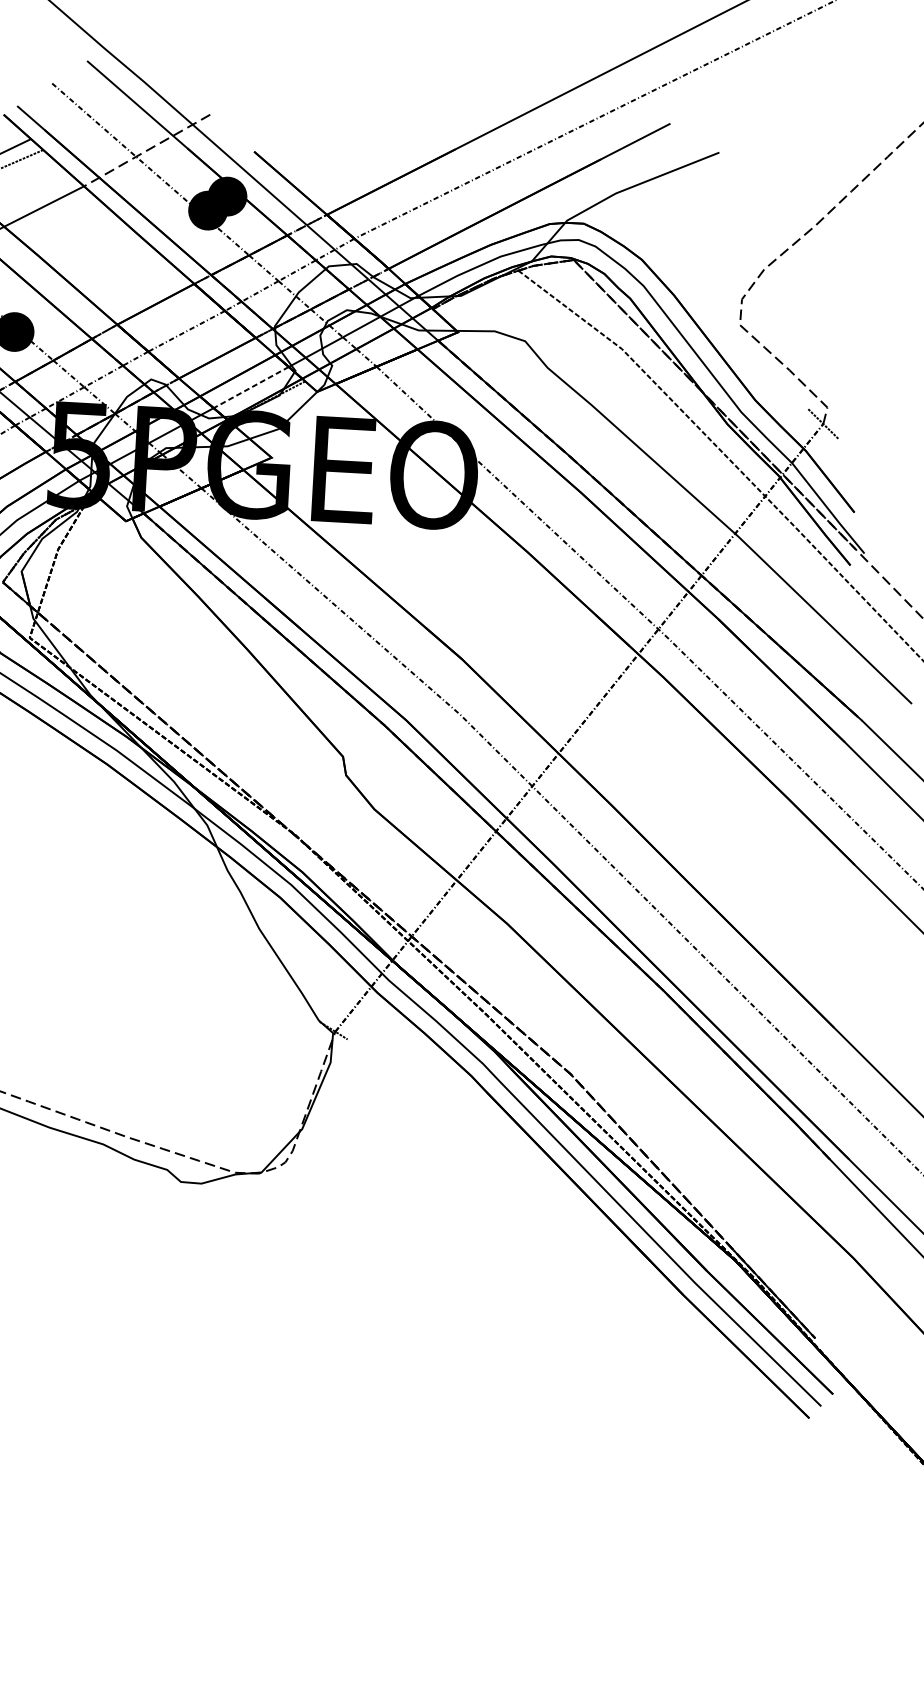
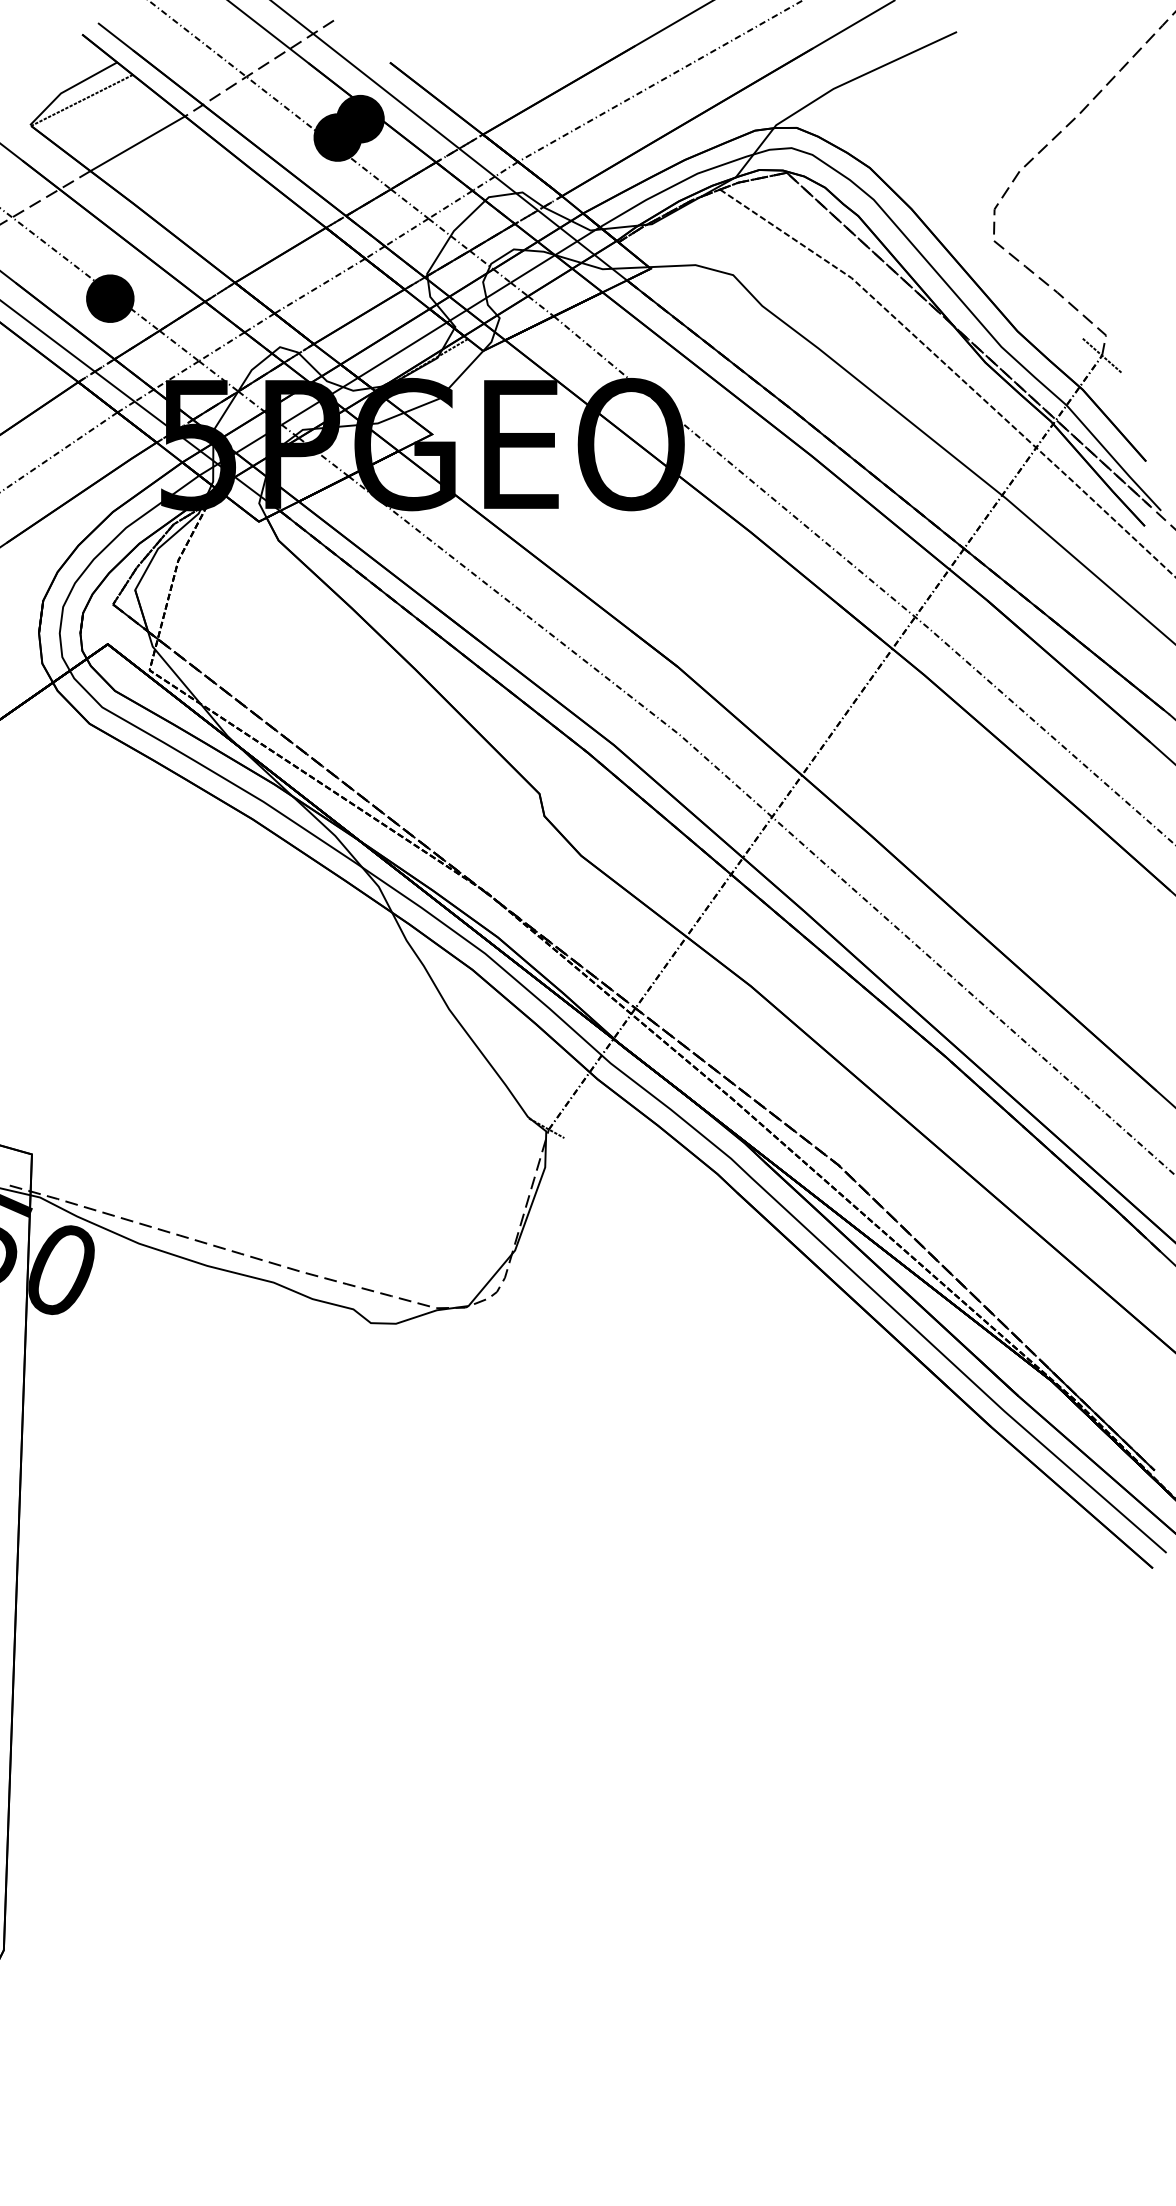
line: (251, 387) -> (402, 350), dashed -> solid

